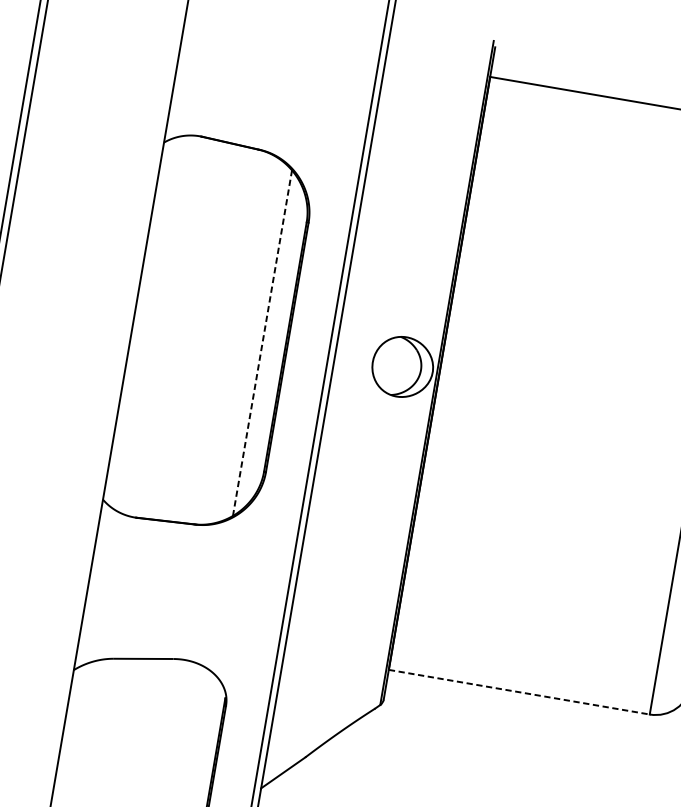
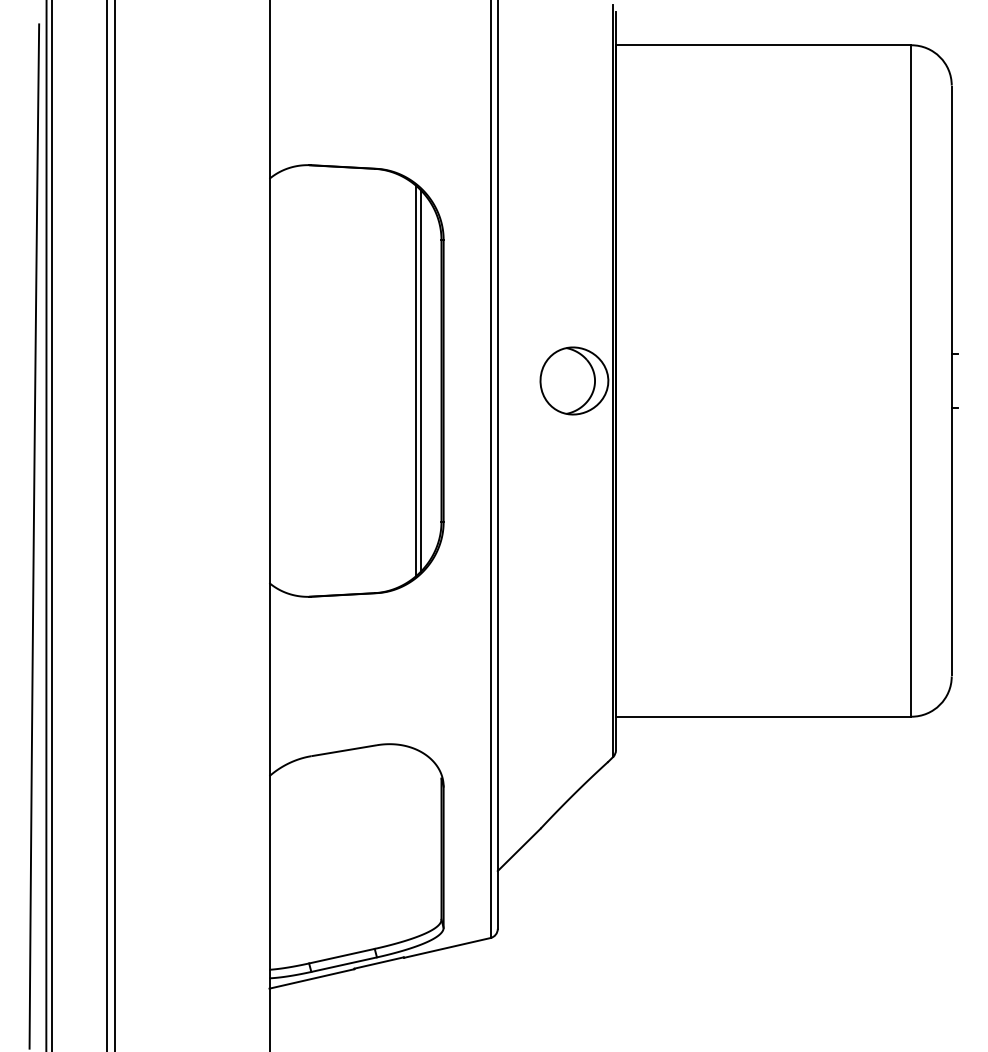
line: (262, 343) -> (415, 381), dashed -> solid
line: (266, 343) -> (420, 380), added
line: (519, 691) -> (763, 716), dashed -> solid

